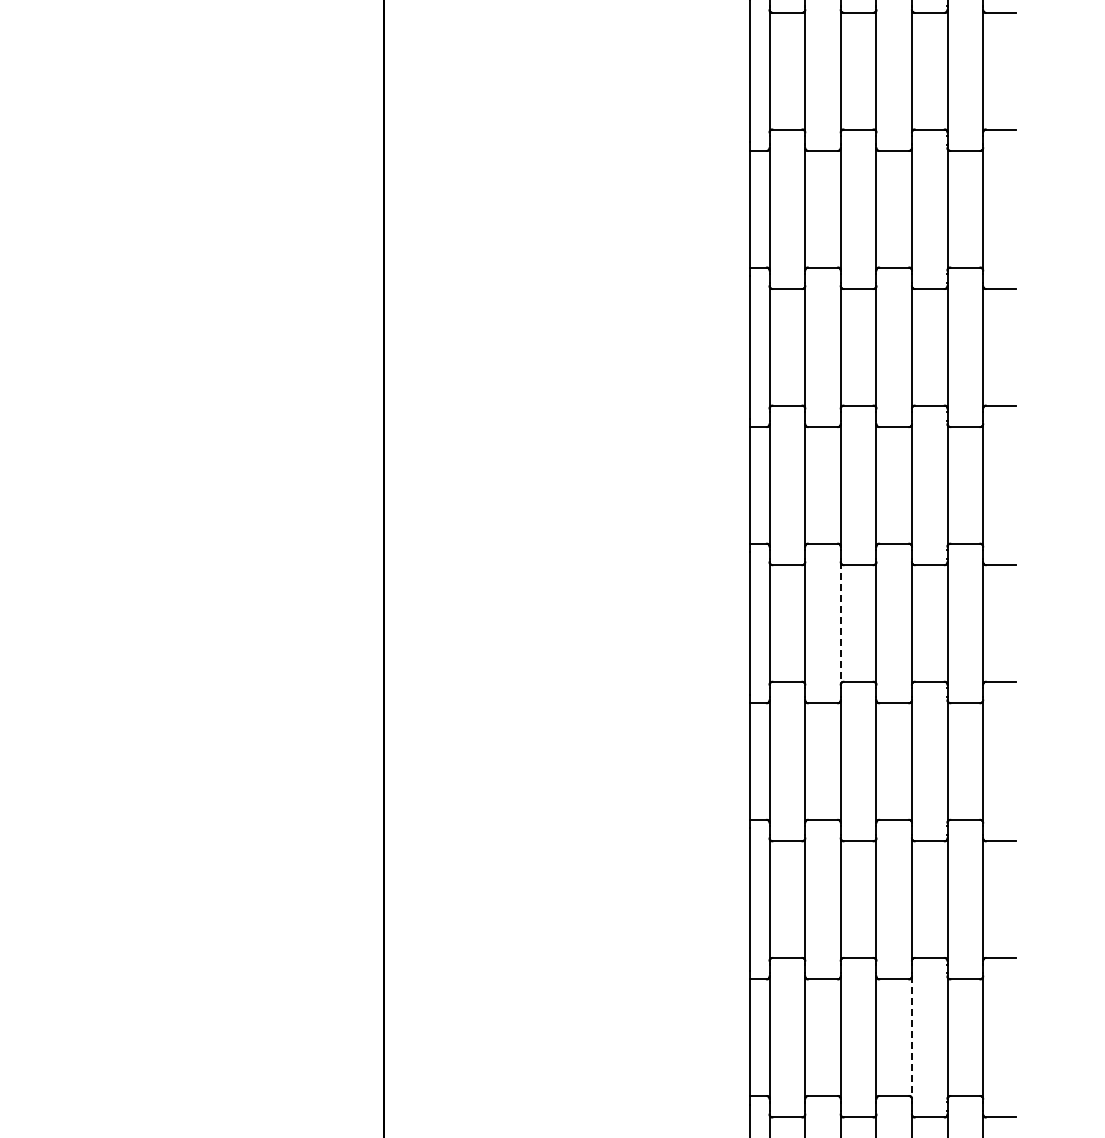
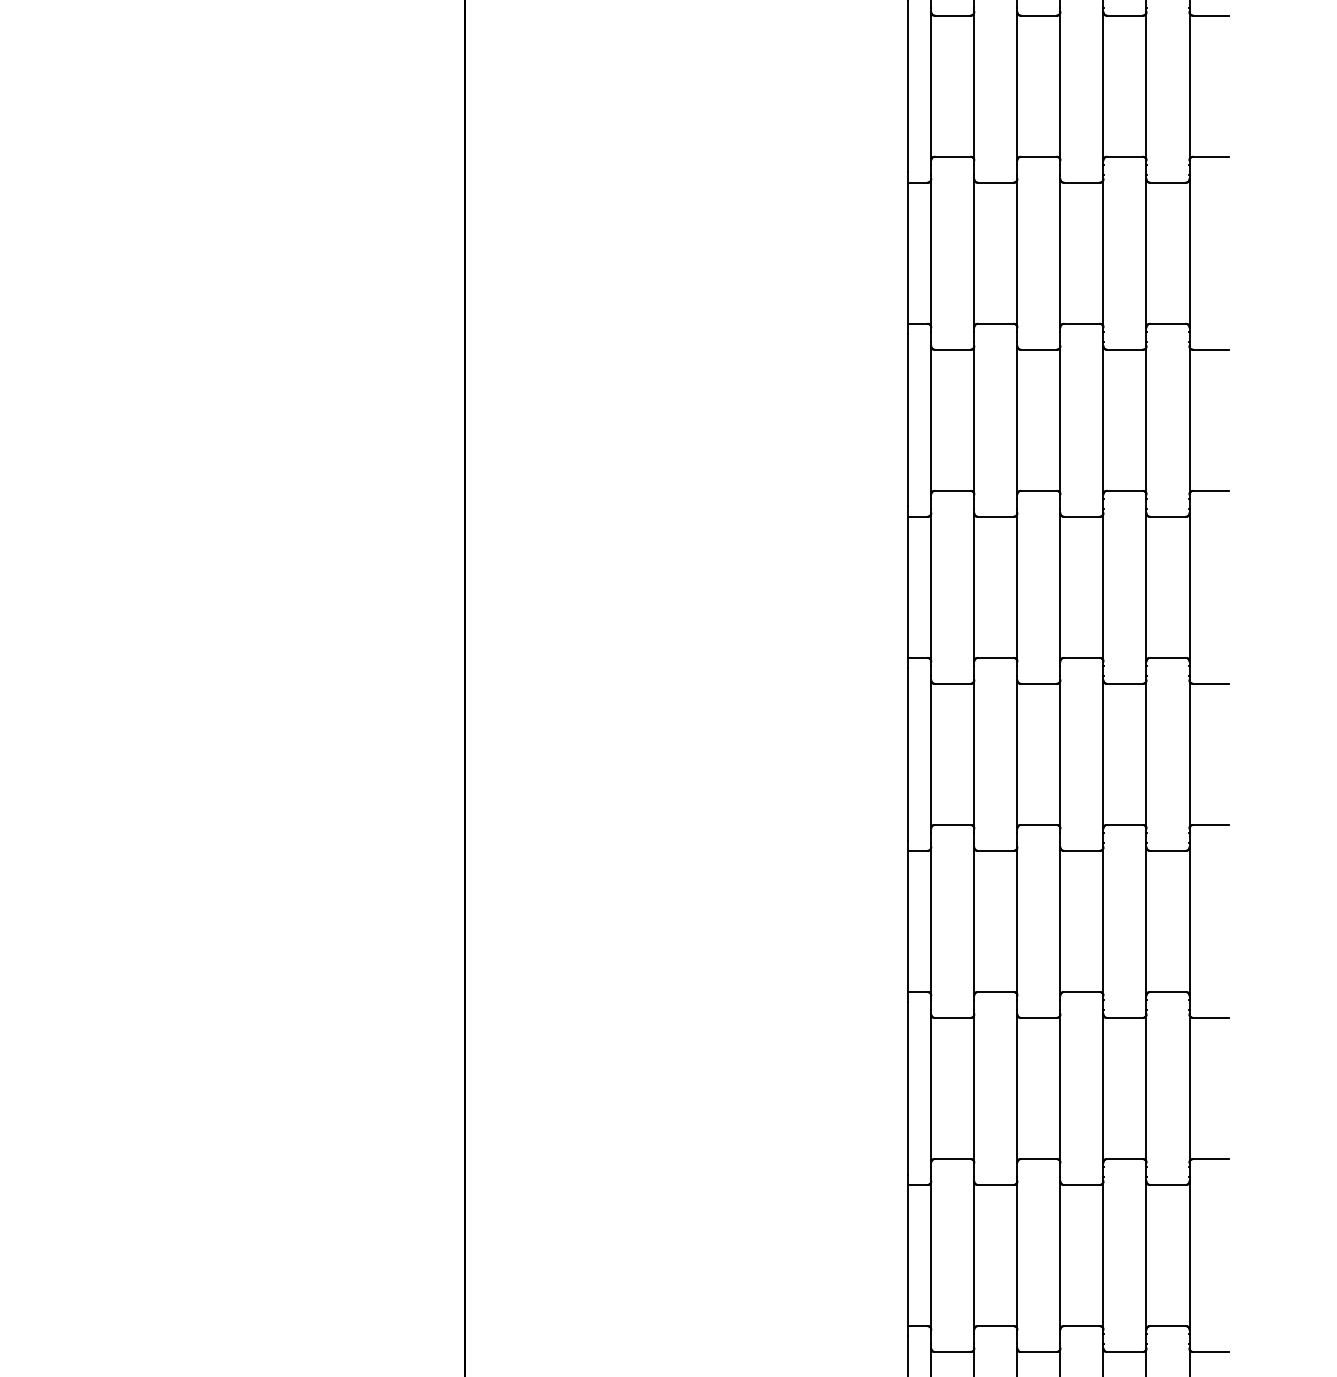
line: (840, 623) -> (1016, 754), dashed -> solid
line: (911, 1038) -> (1102, 1256), dashed -> solid

